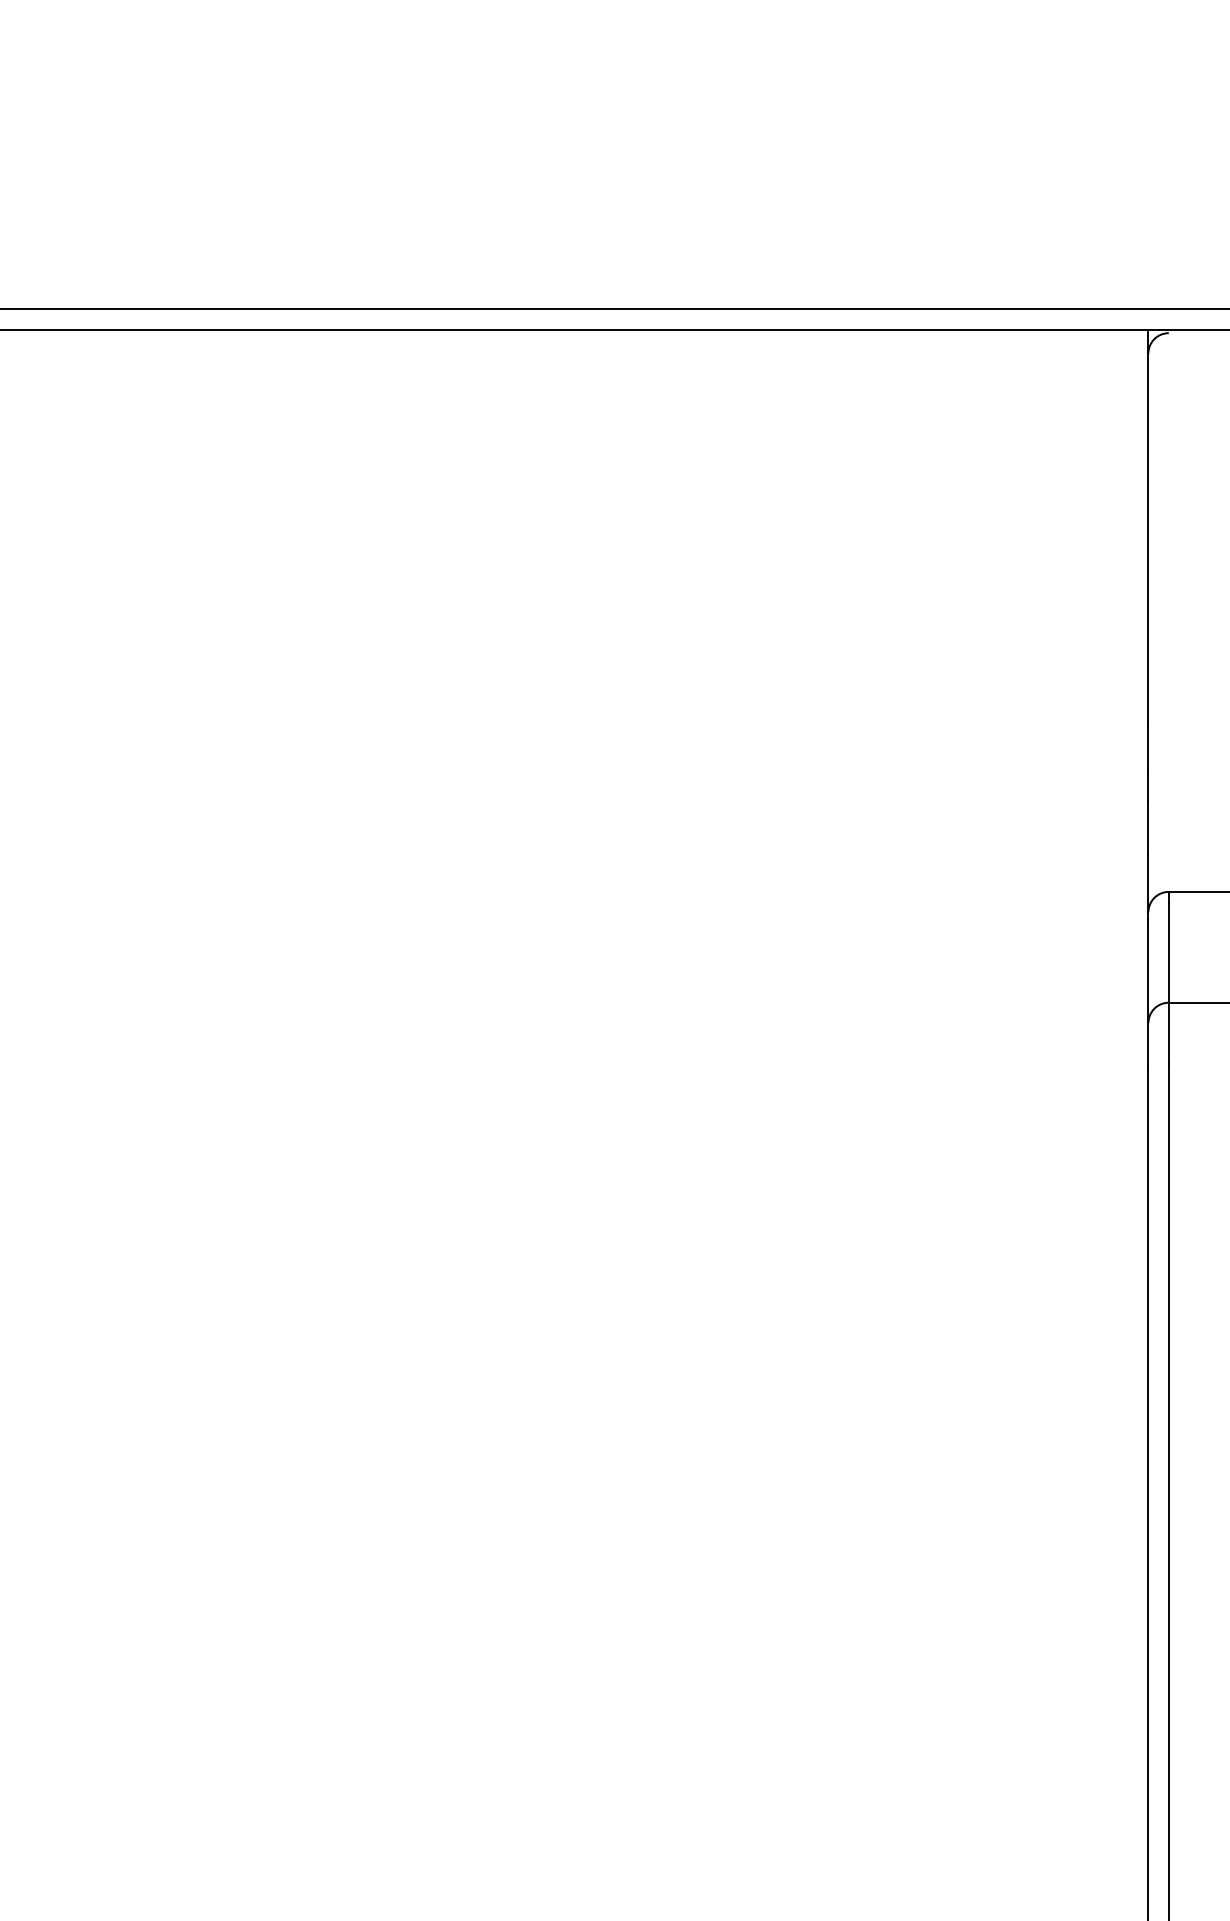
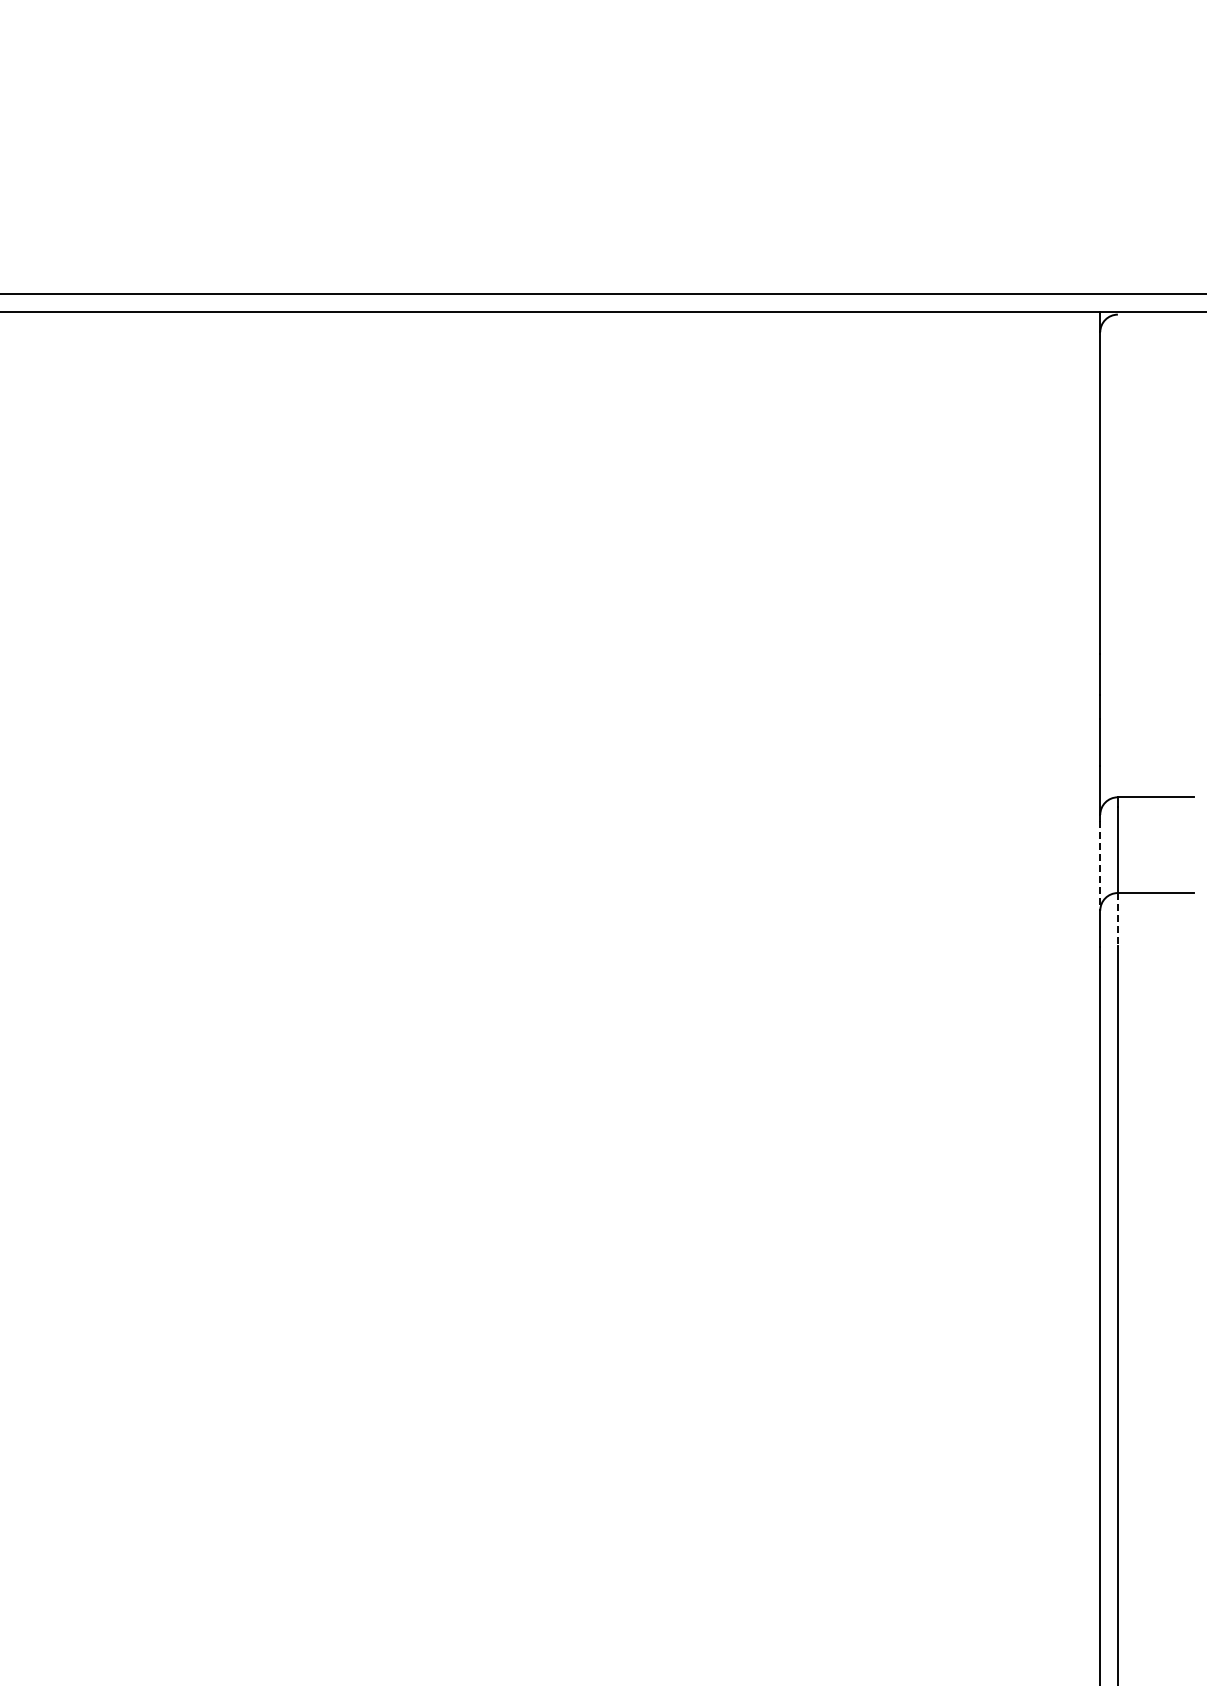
line: (1148, 972) -> (1100, 866), solid -> dashed
line: (1168, 1033) -> (1117, 919), solid -> dashed

